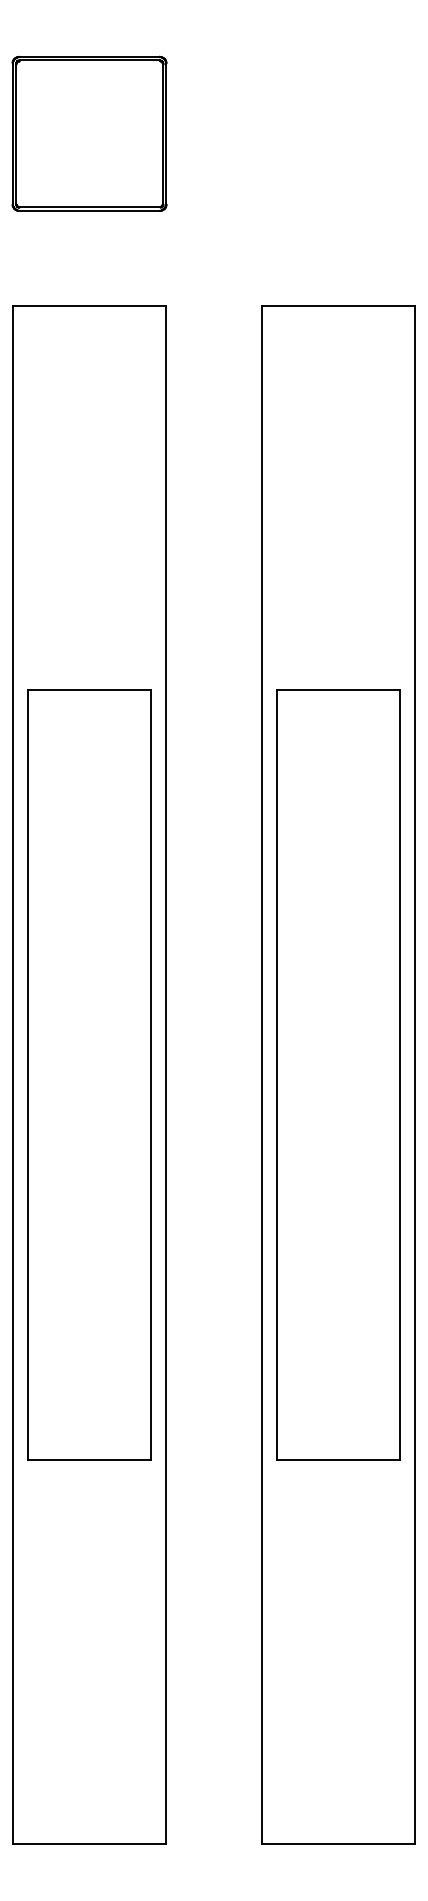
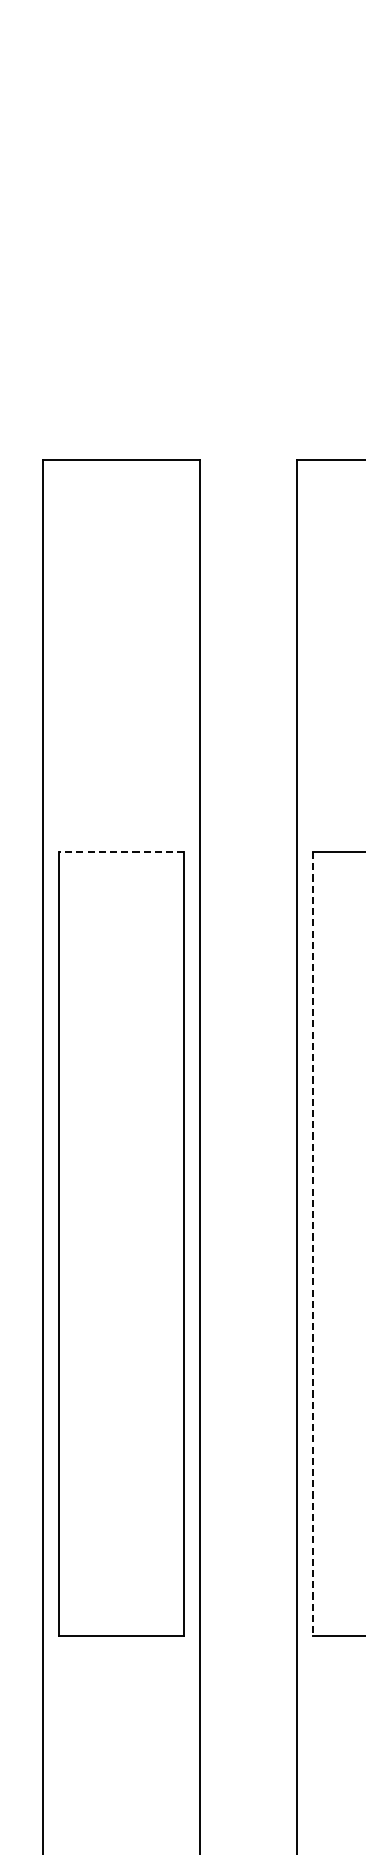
part: (89, 133) -> (121, 284), removed
line: (89, 690) -> (121, 852), solid -> dashed
line: (276, 1075) -> (312, 1244), solid -> dashed

